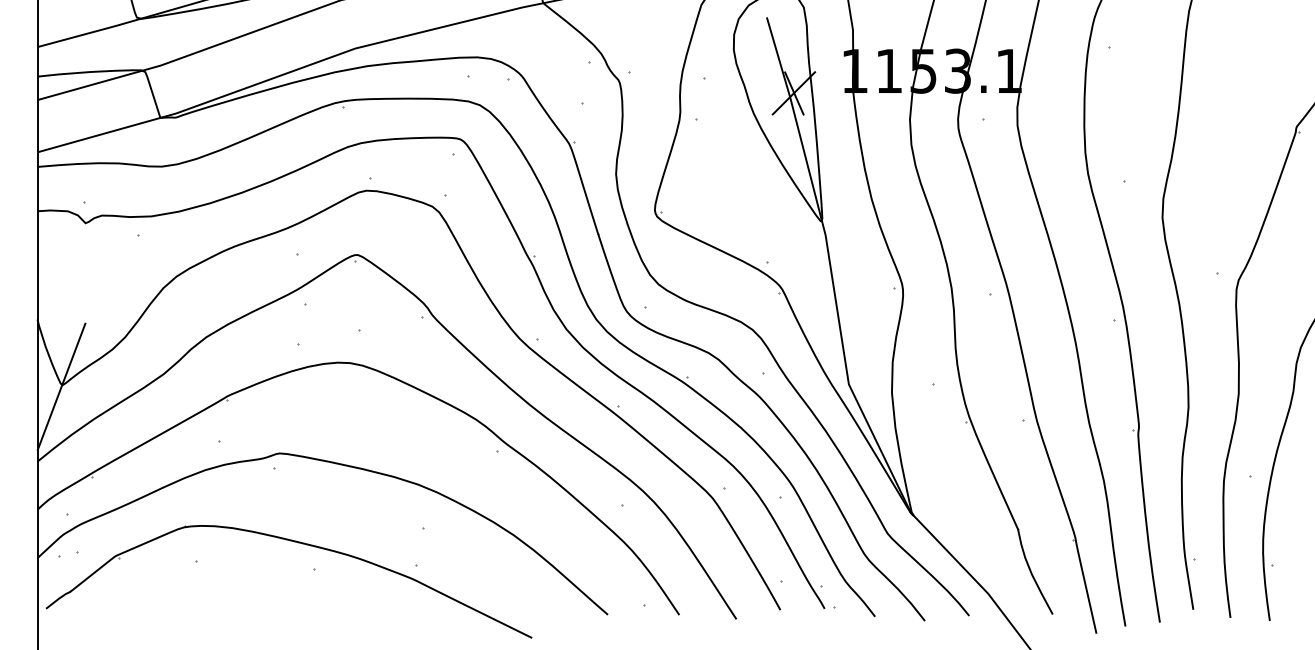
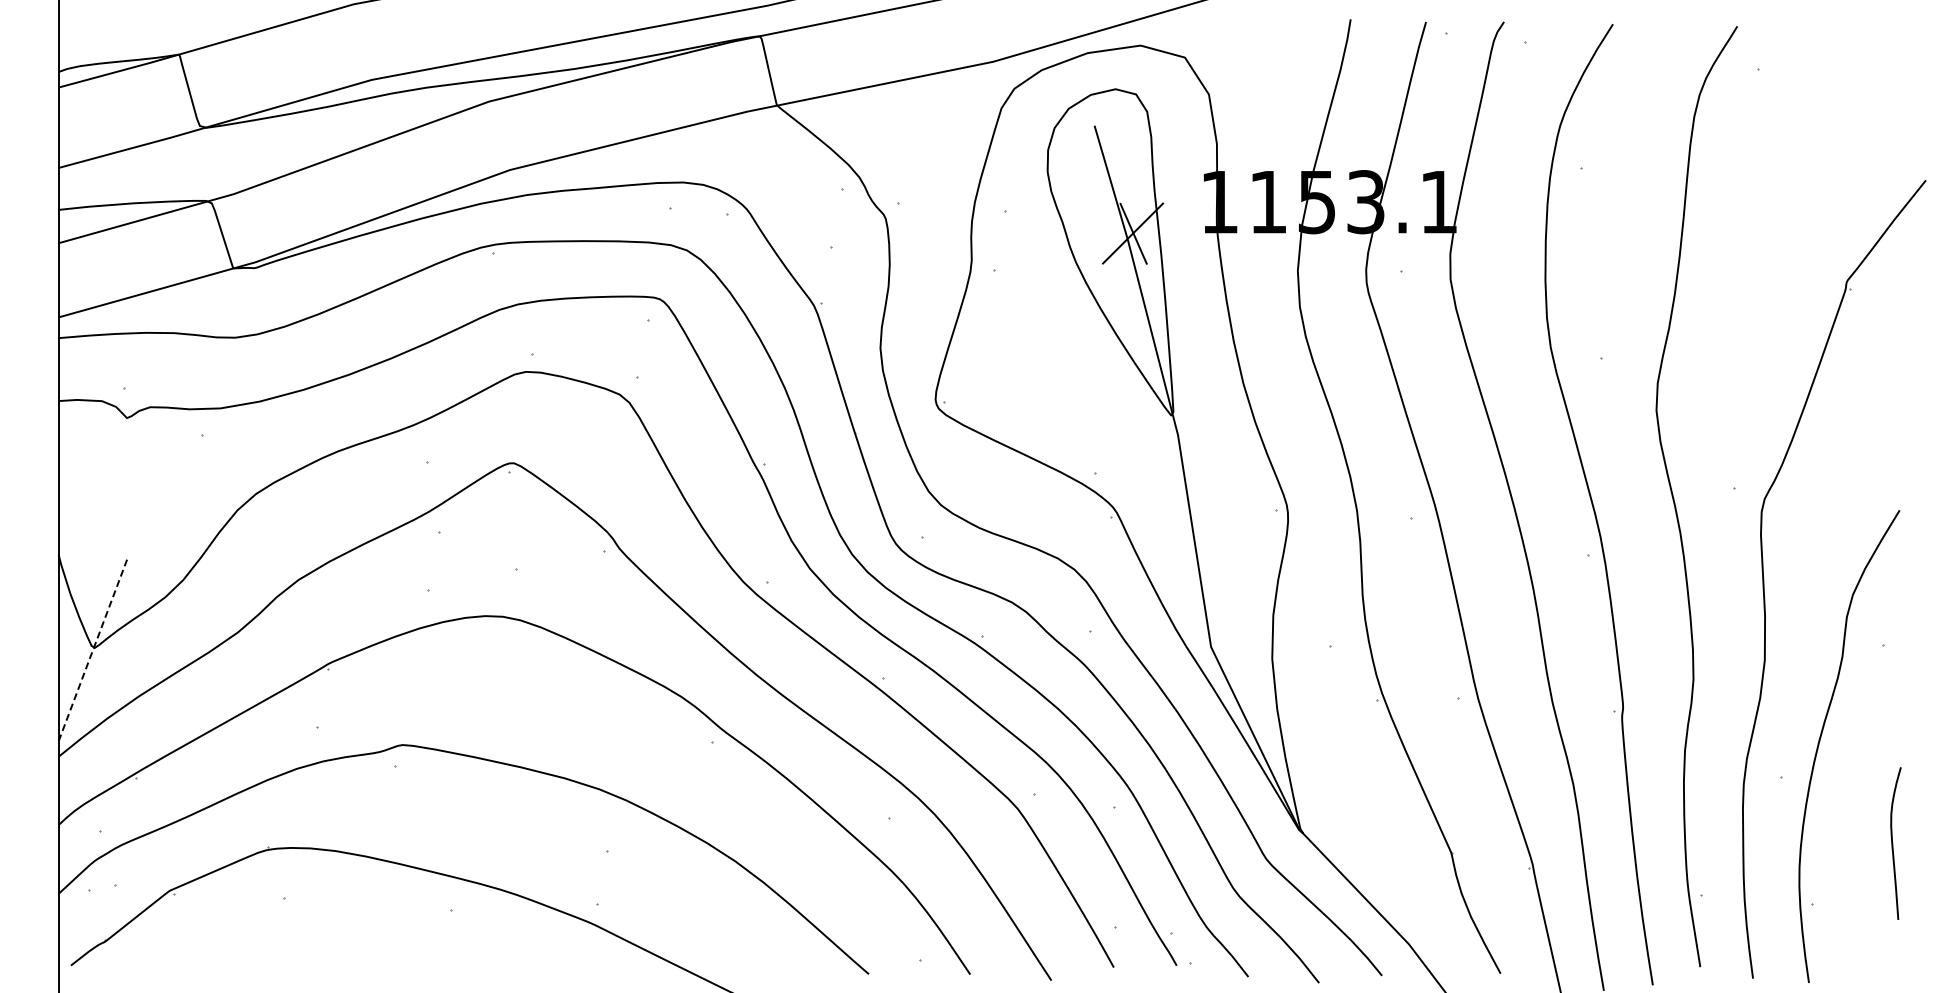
line: (62, 386) -> (93, 649), solid -> dashed

